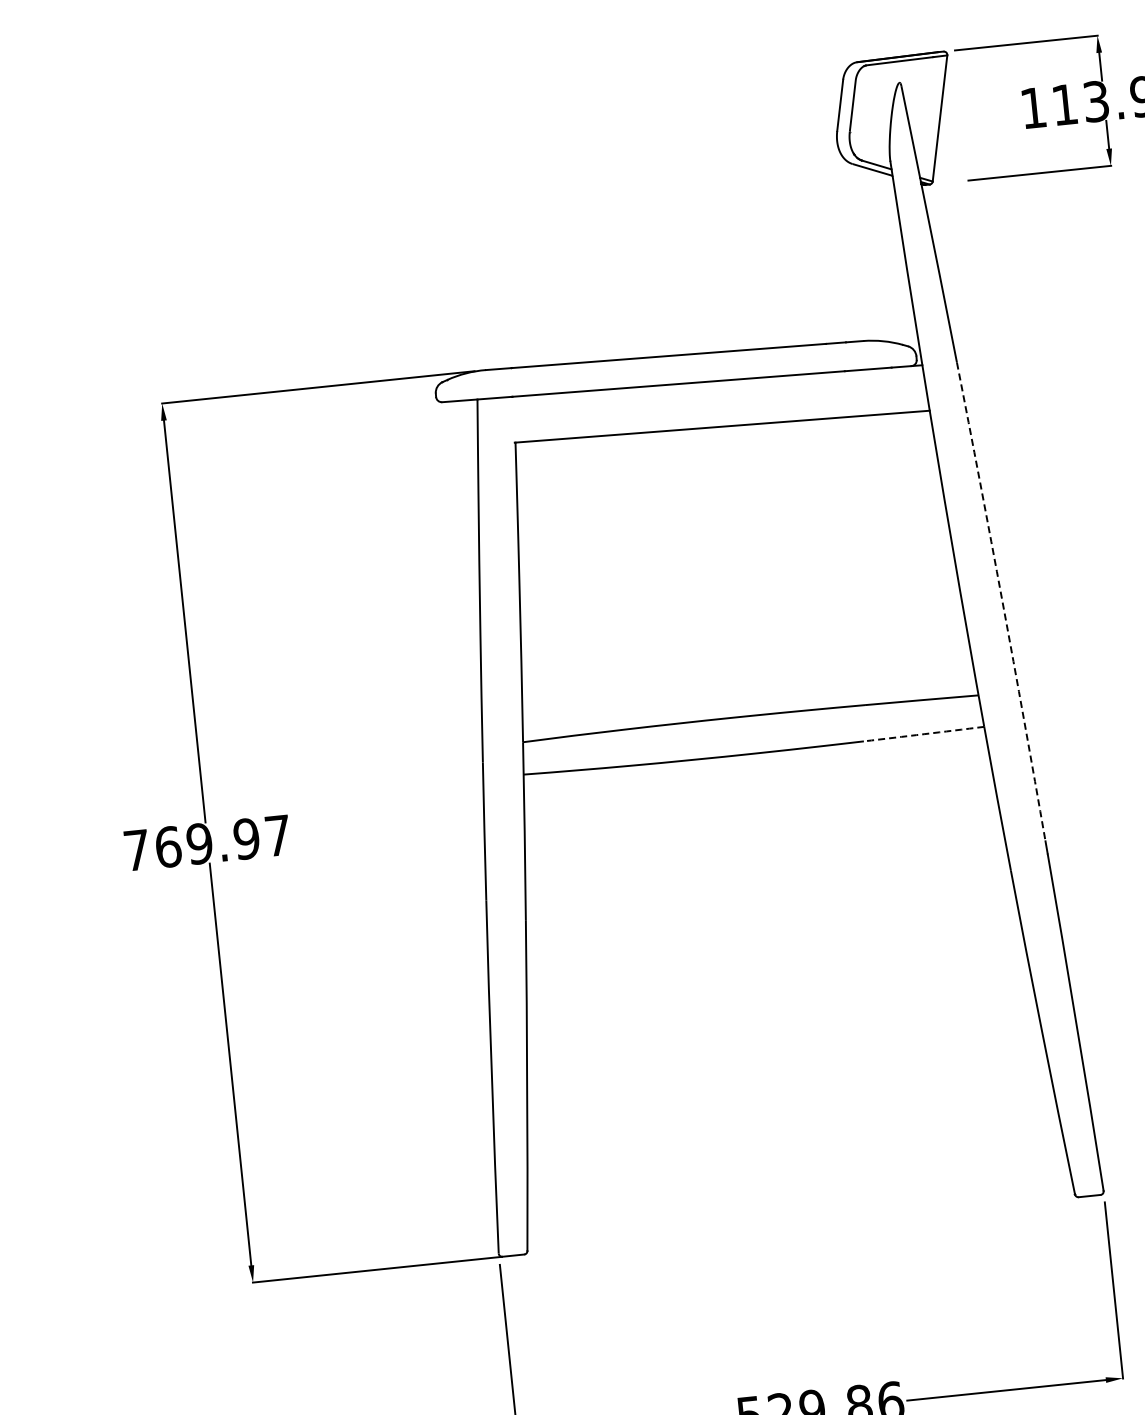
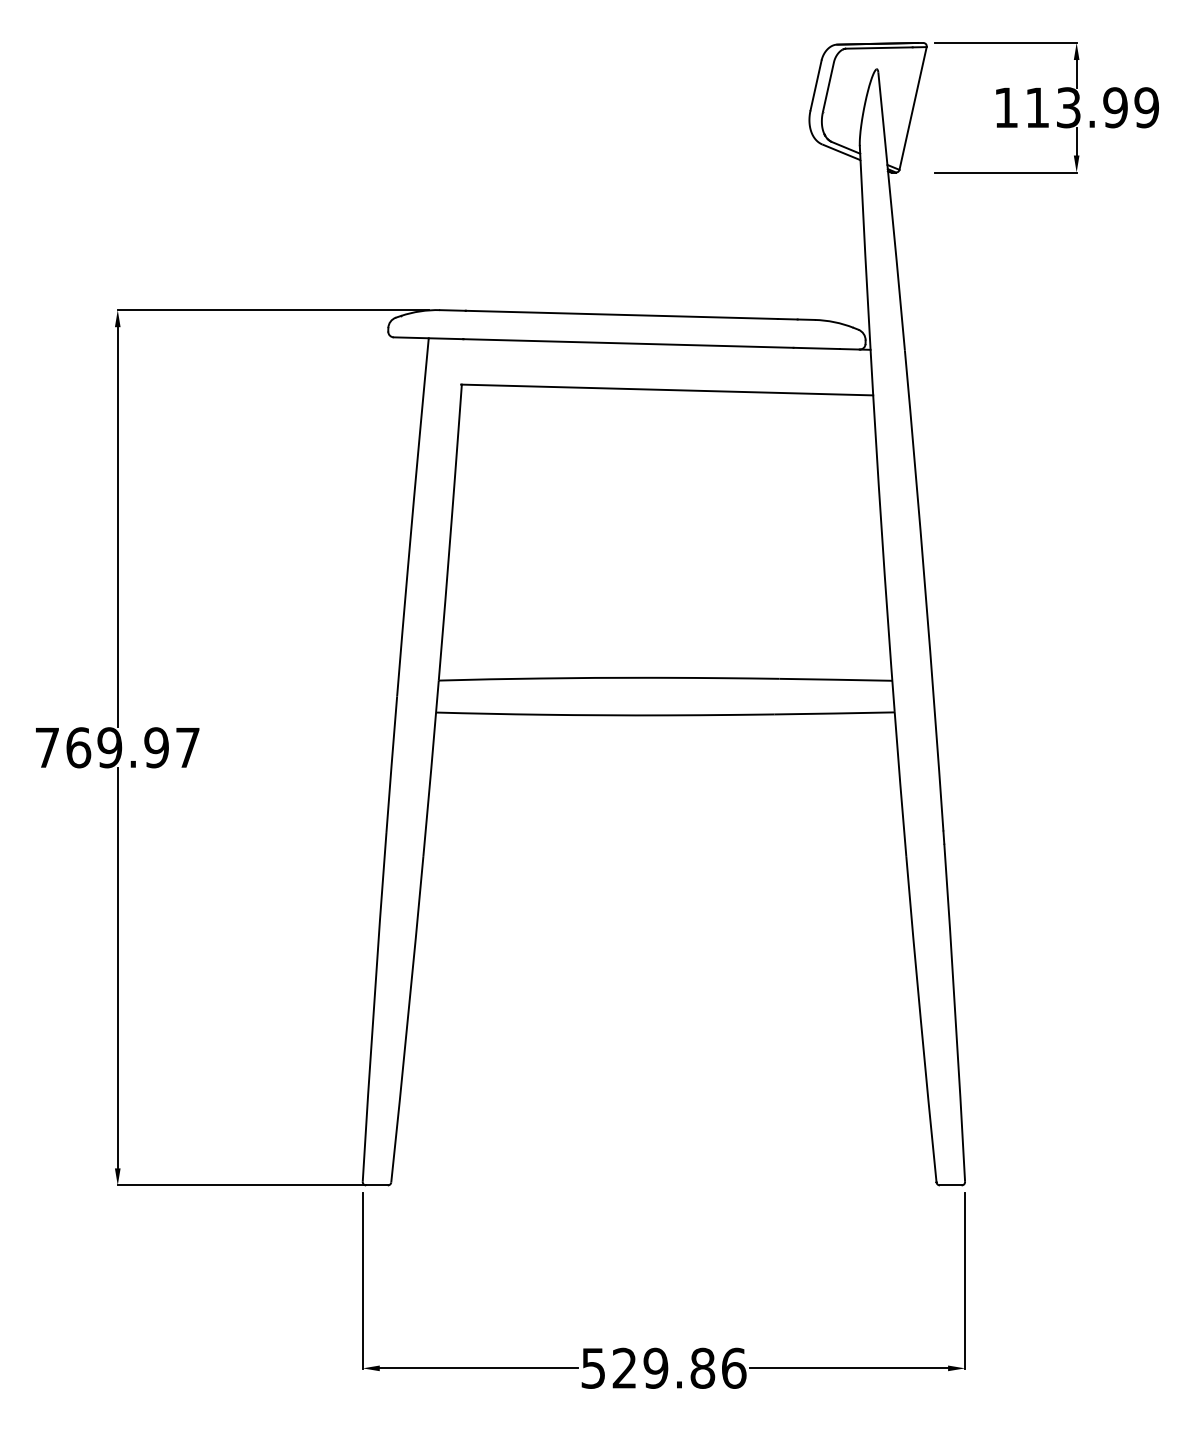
arc: (1002, 601) -> (925, 590), dashed -> solid
arc: (923, 734) -> (834, 713), dashed -> solid

